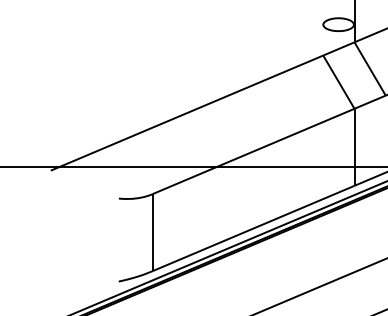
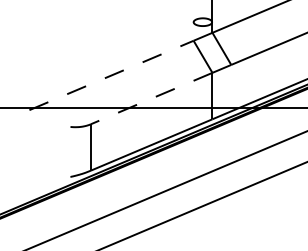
line: (188, 113) -> (112, 75), solid -> dashed
line: (253, 151) -> (151, 98), solid -> dashed

